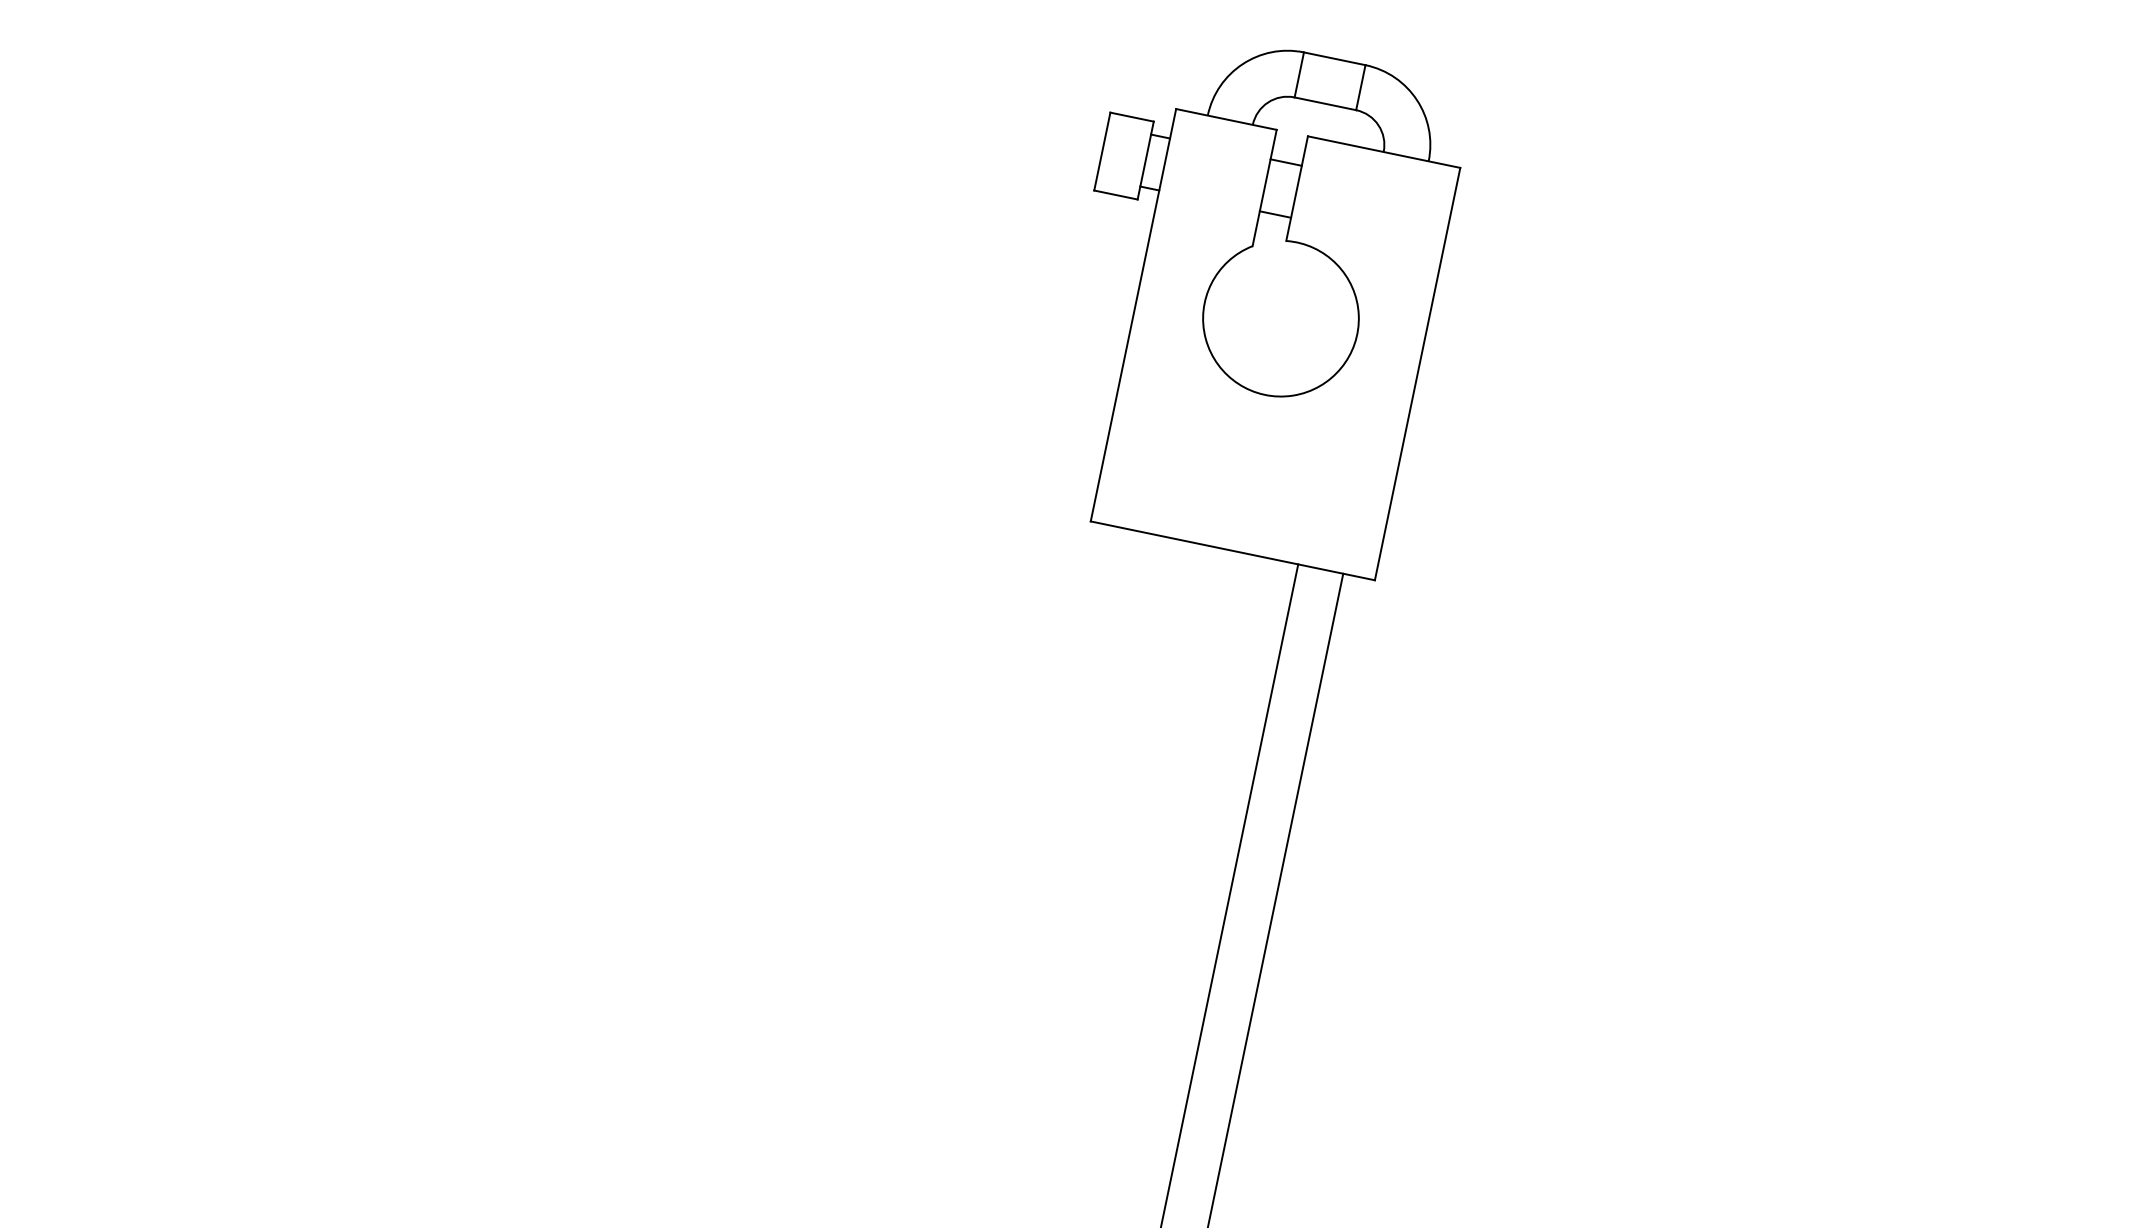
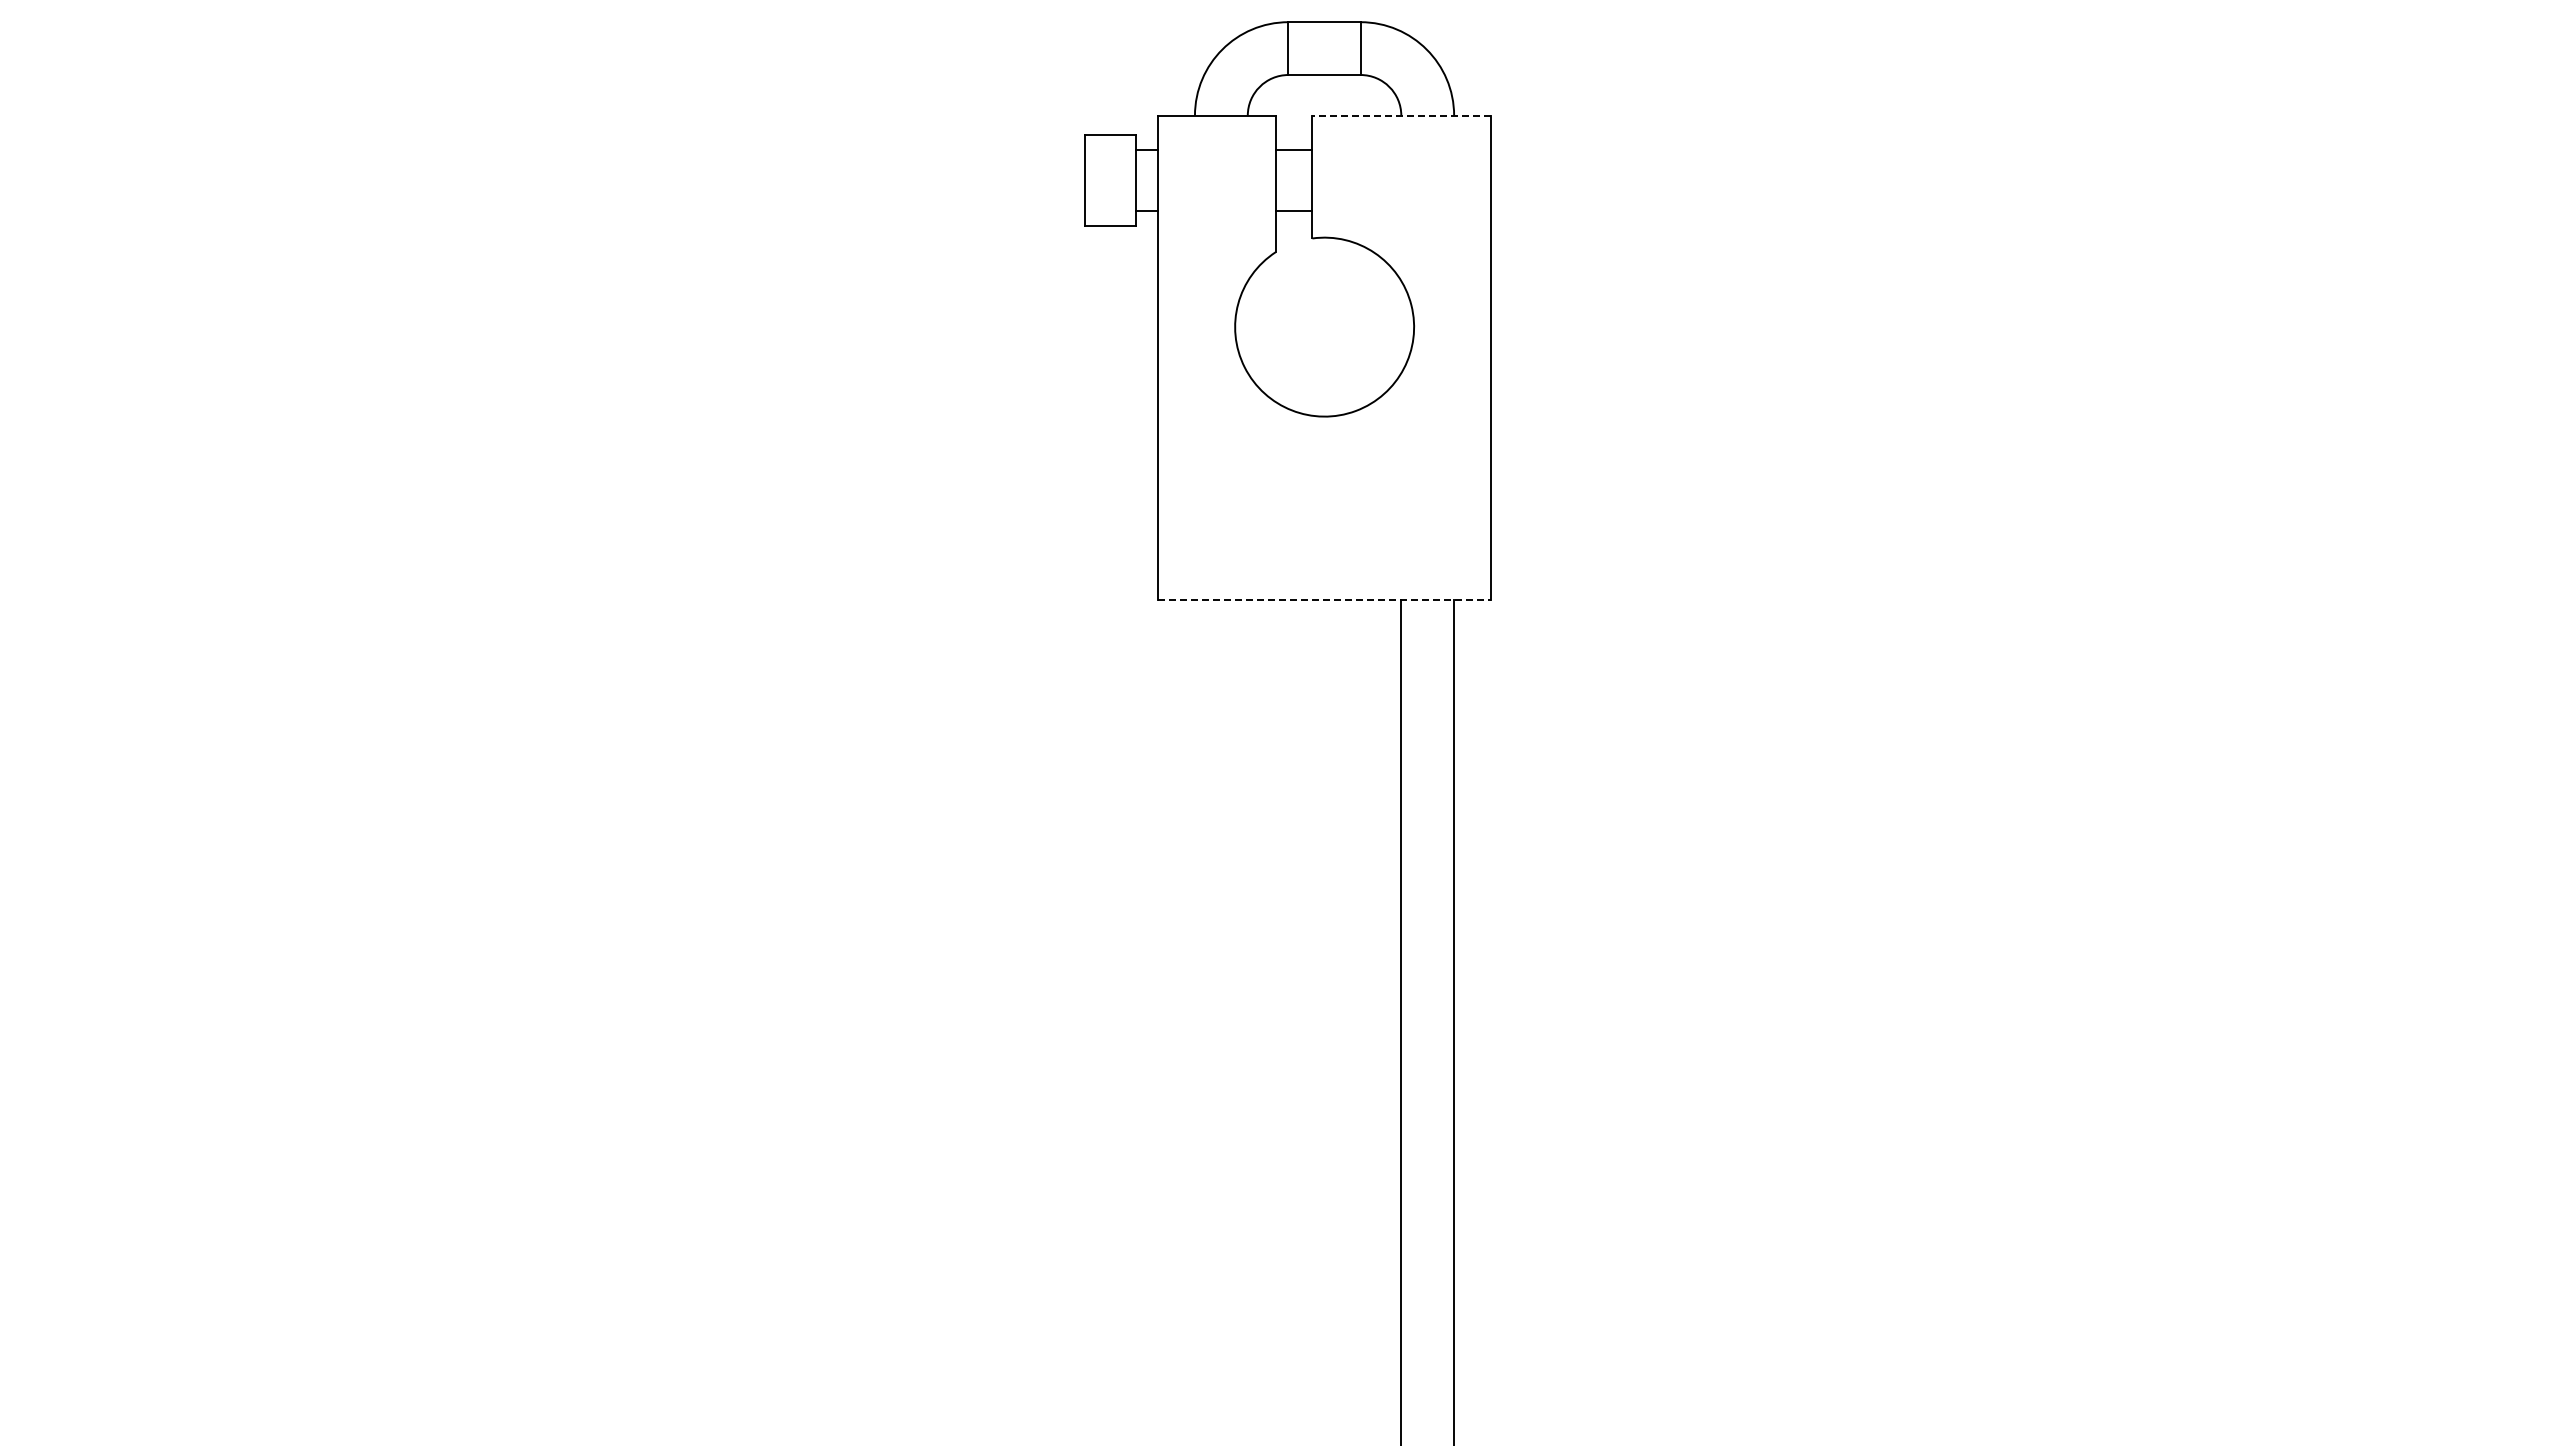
line: (1383, 151) -> (1401, 115), solid -> dashed
line: (1232, 550) -> (1324, 599), solid -> dashed

